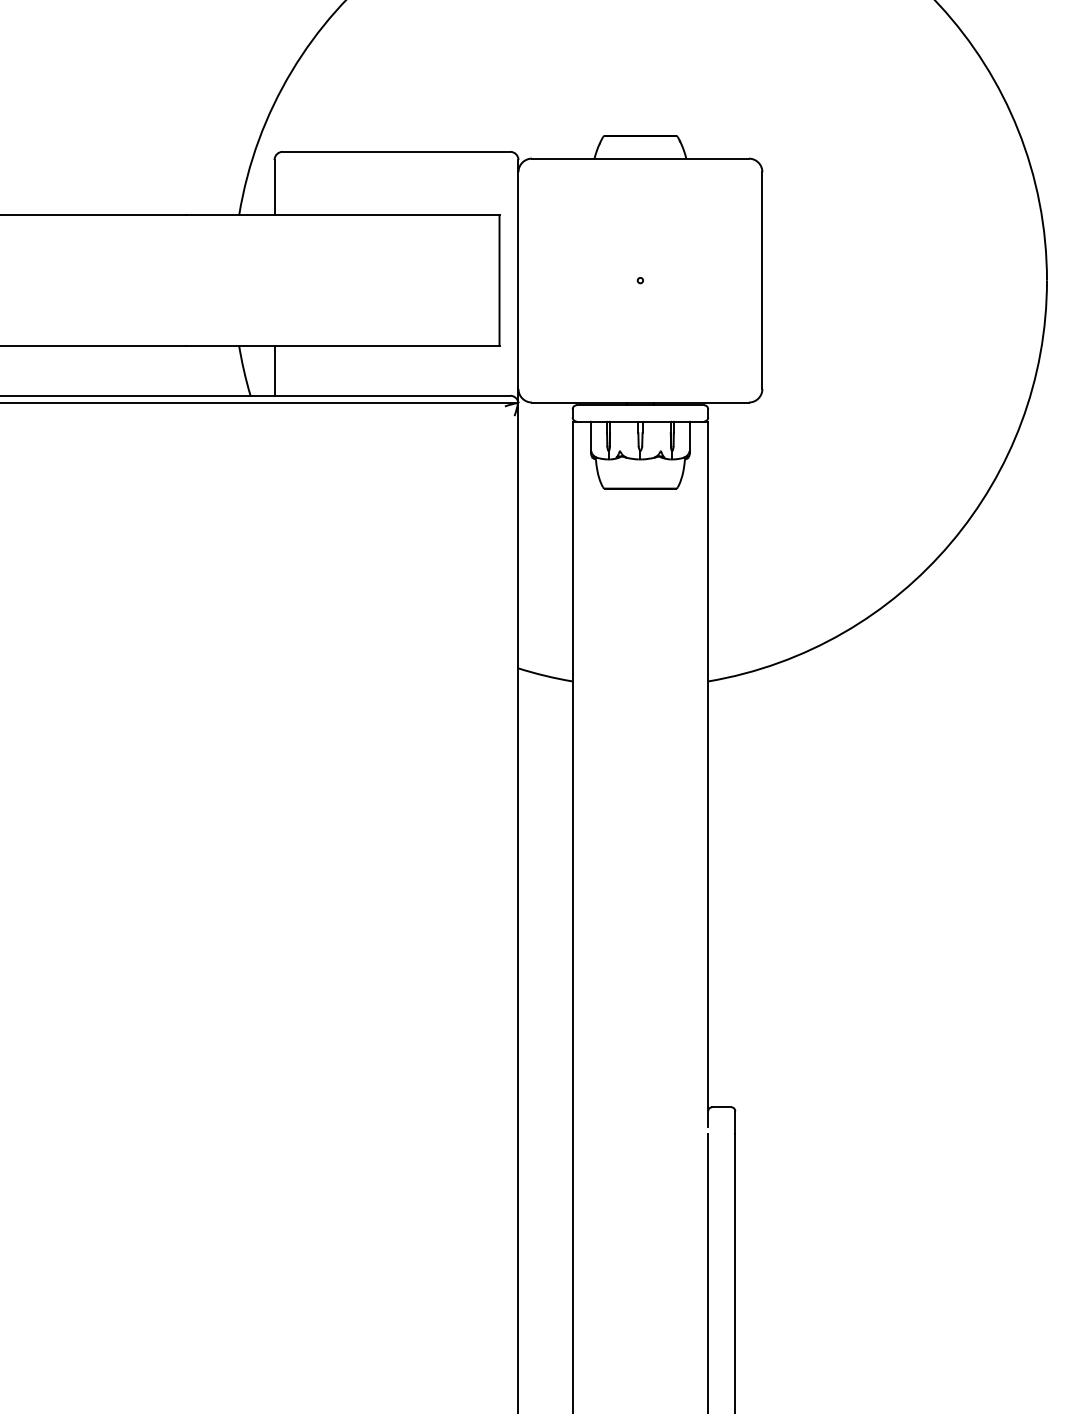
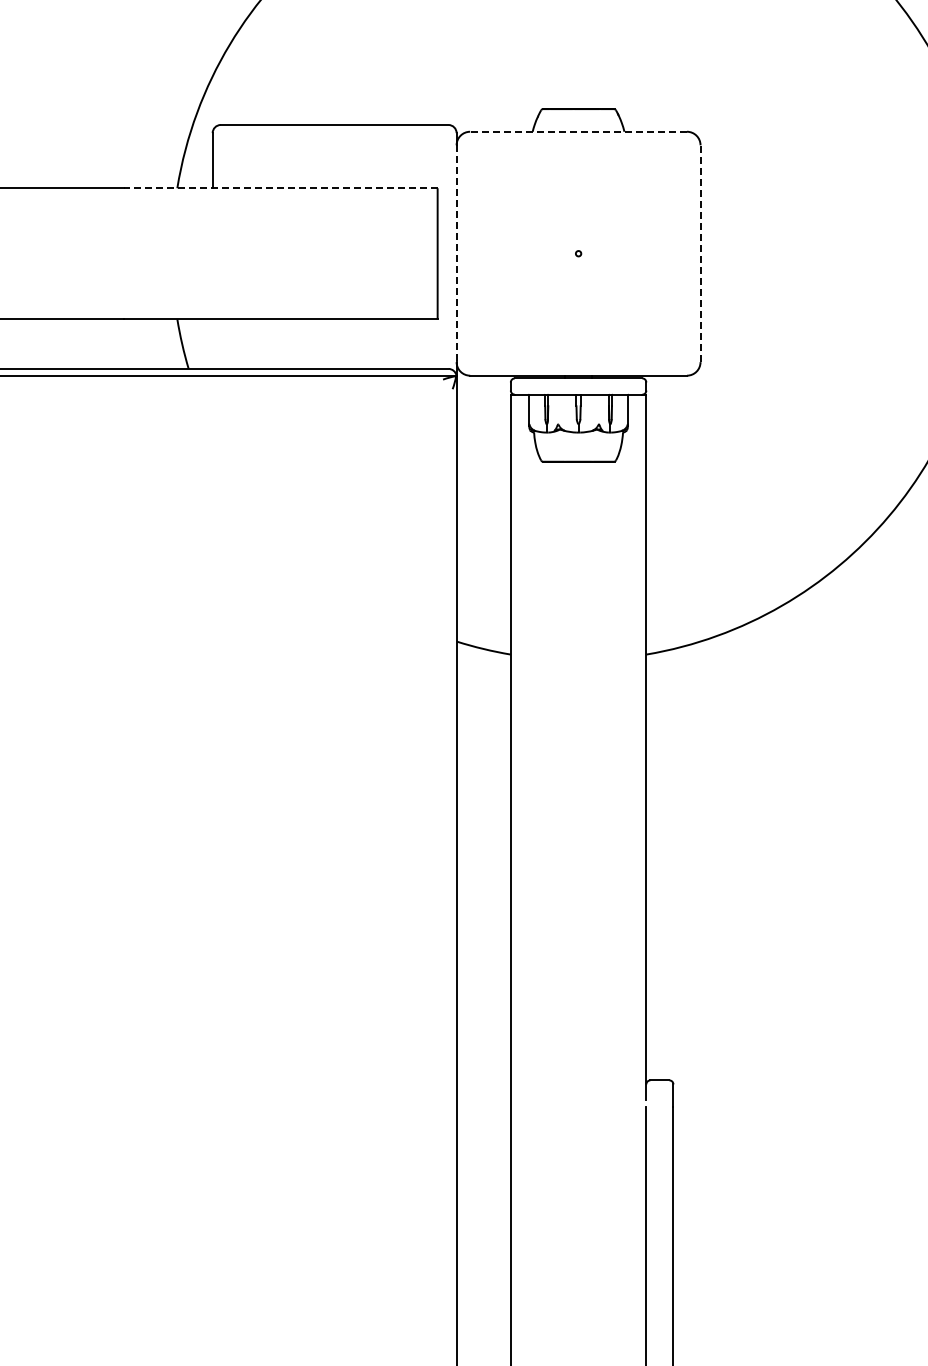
line: (639, 158) -> (577, 131), solid -> dashed
line: (342, 215) -> (280, 188), solid -> dashed
line: (762, 280) -> (700, 253), solid -> dashed
line: (518, 281) -> (456, 254), solid -> dashed
line: (274, 370) -> (212, 343), removed

